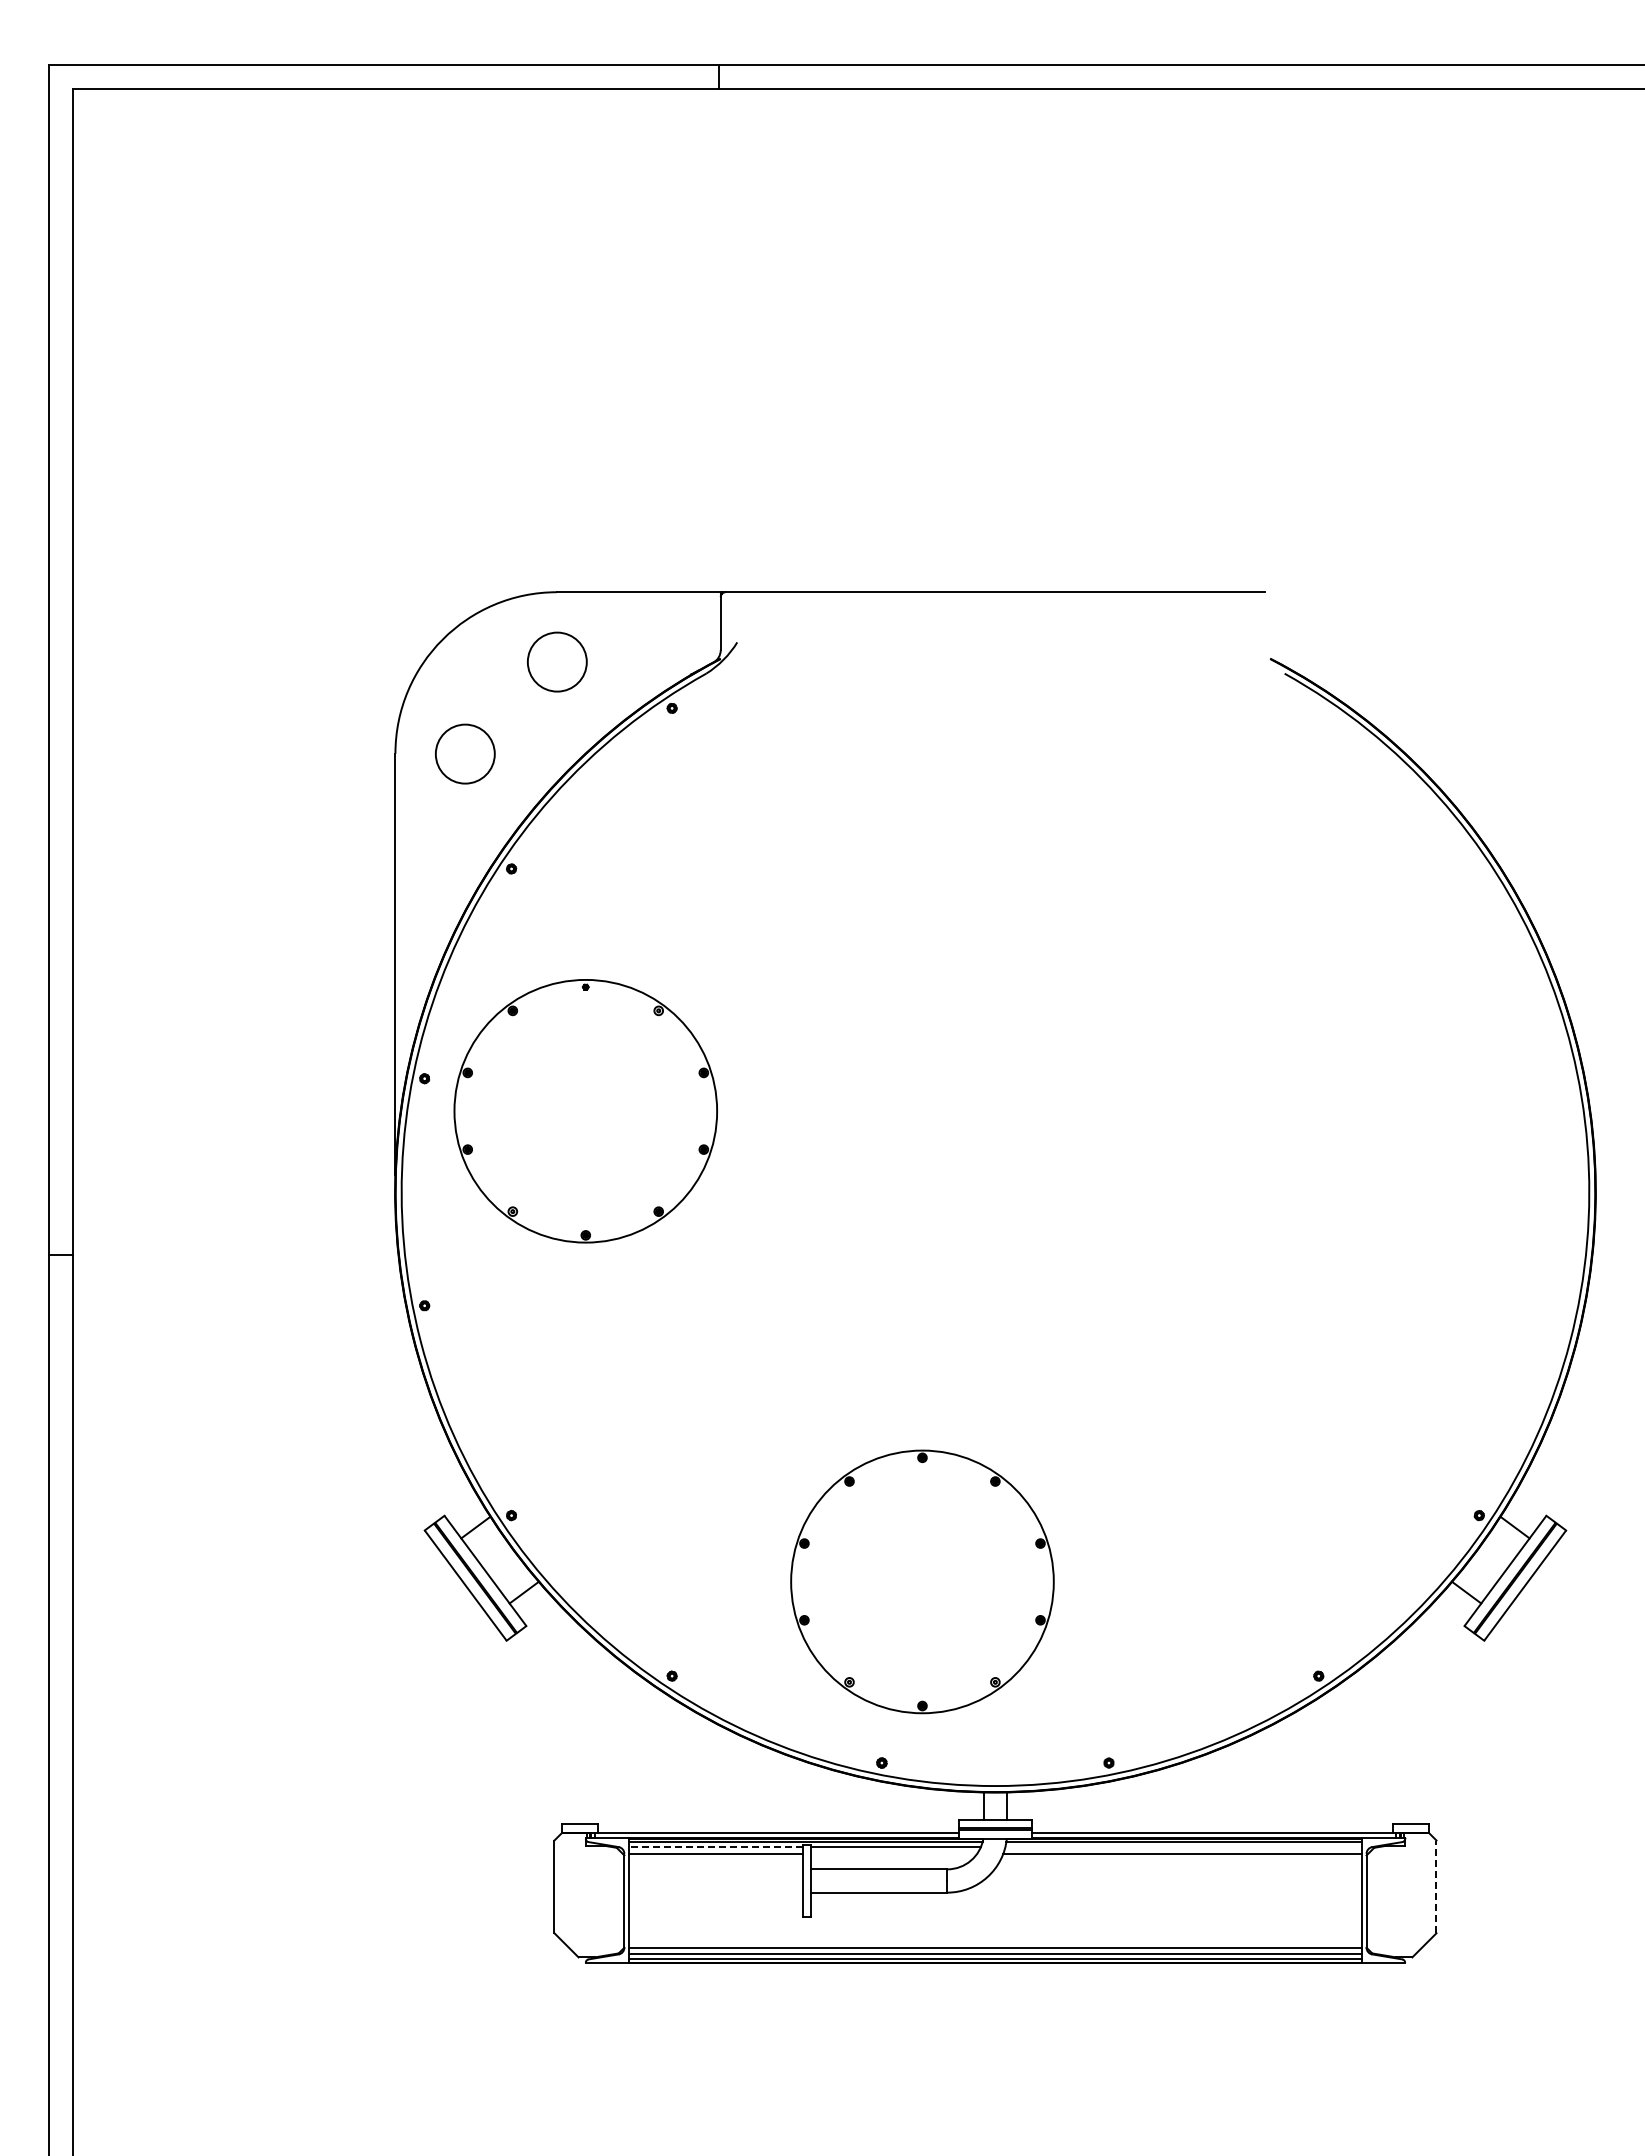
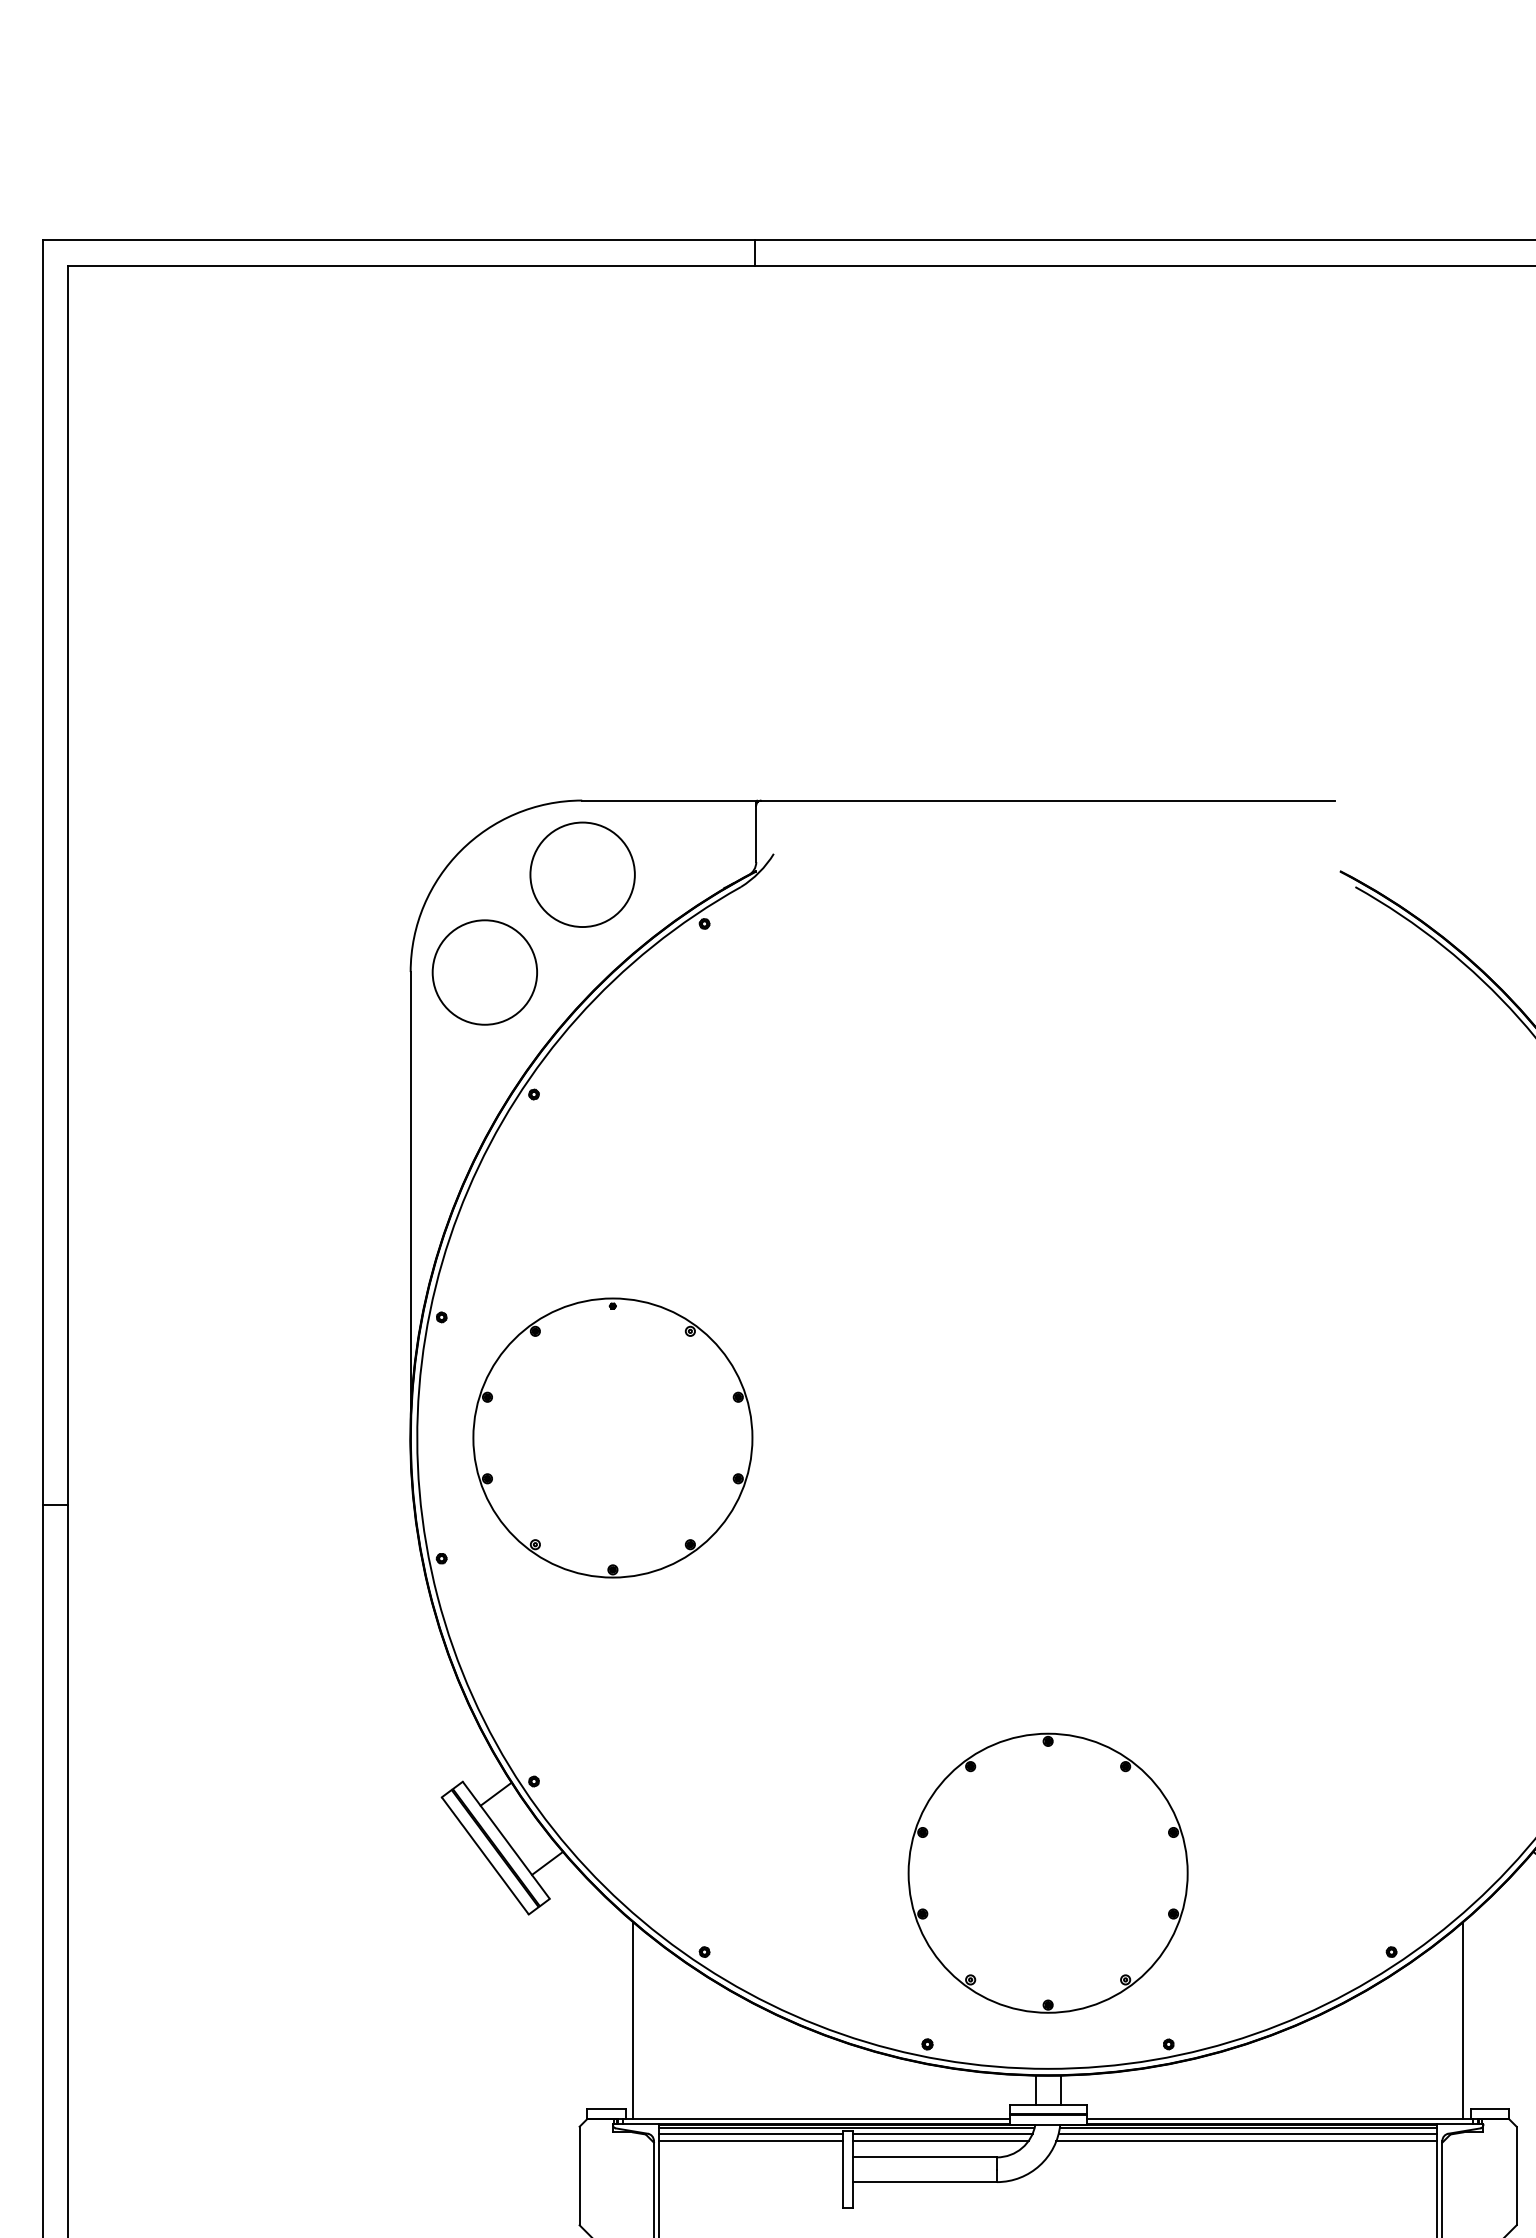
circle: (557, 661) -> (582, 874), size x1.67
circle: (465, 753) -> (485, 971), size x1.67
part: (585, 1111) -> (612, 1438), moved
part: (922, 1581) -> (1048, 1872), moved
line: (605, 1740) -> (633, 2020), added
line: (1385, 1740) -> (1462, 2020), added
line: (715, 1847) -> (750, 2134), dashed -> solid
line: (1183, 1847) -> (1247, 2134), added
line: (894, 1853) -> (940, 2140), added
line: (1436, 1886) -> (1516, 2175), dashed -> solid

